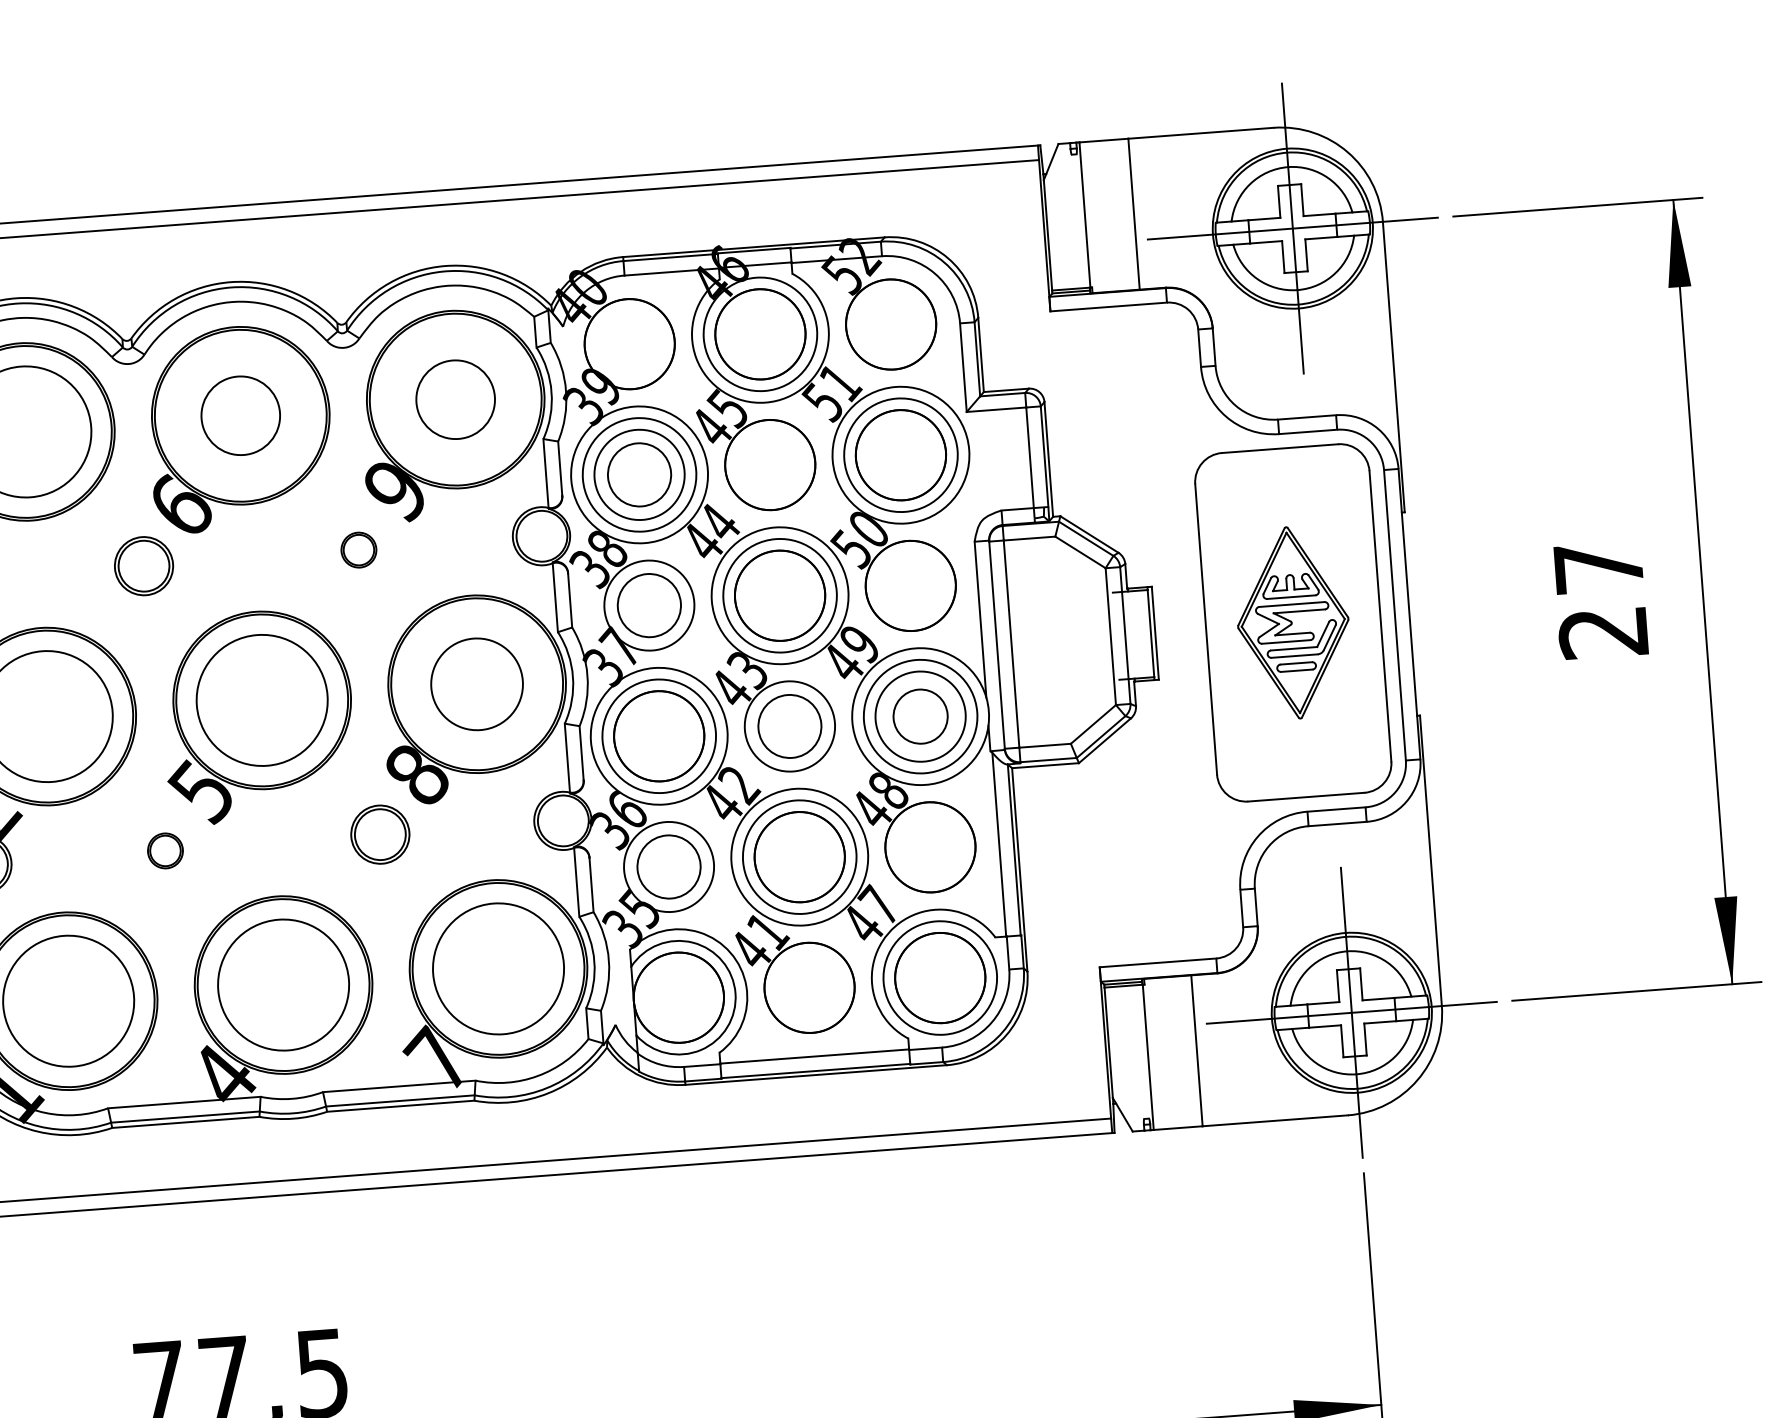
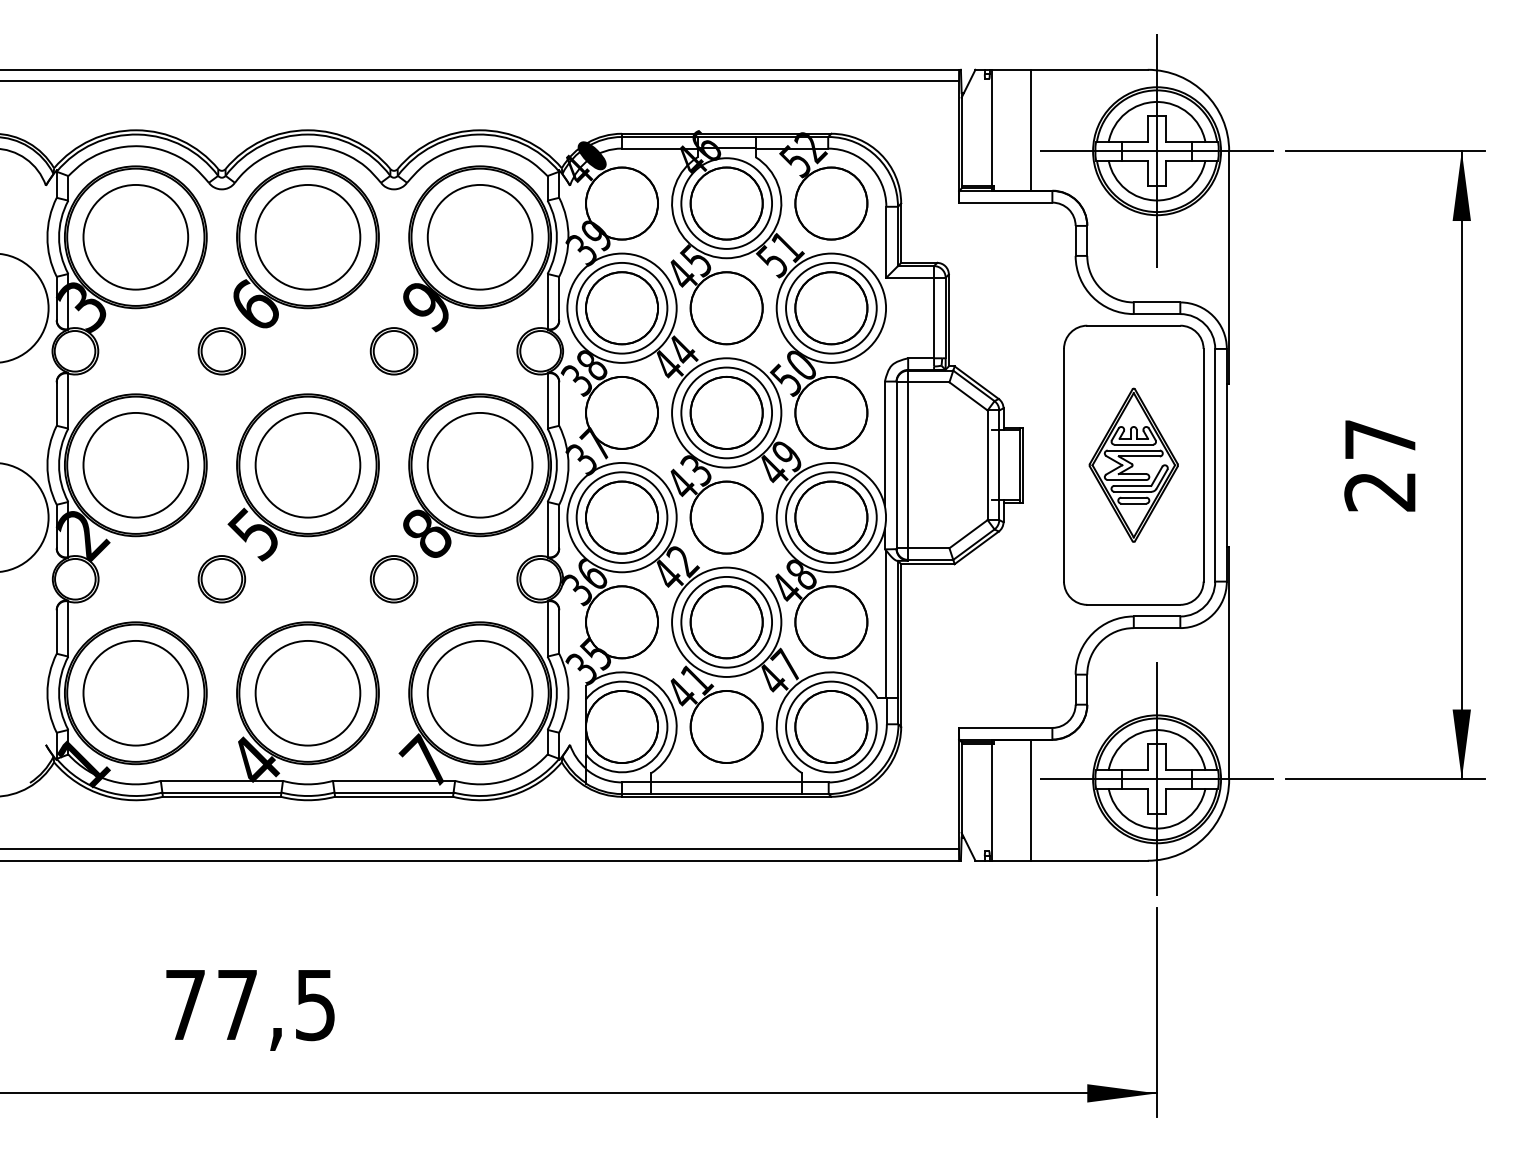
circle: (454, 399) -> (479, 237), size x1.67
circle: (240, 414) -> (307, 236), size x1.67
circle: (638, 475) -> (621, 308), size x1.43
part: (358, 550) -> (393, 351), size x1.67
circle: (648, 605) -> (621, 412), size x1.43
circle: (476, 684) -> (479, 465), size x1.43
circle: (920, 716) -> (831, 517), size x1.67
circle: (789, 726) -> (726, 517), size x1.43
part: (164, 851) -> (221, 579), size x1.67
circle: (668, 867) -> (621, 622), size x1.43

